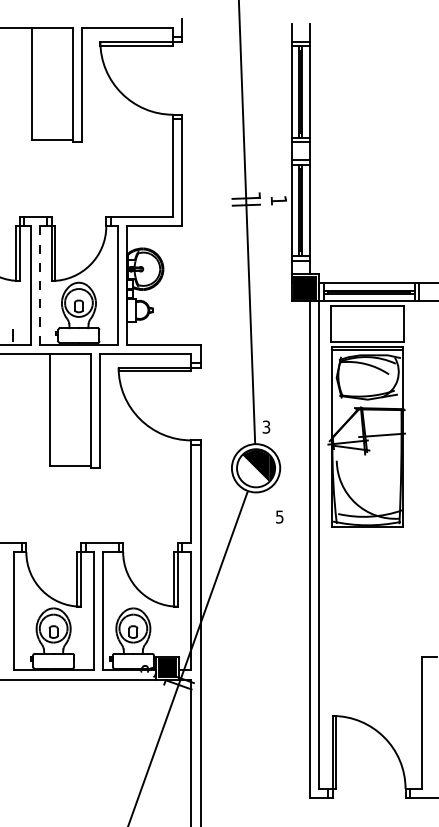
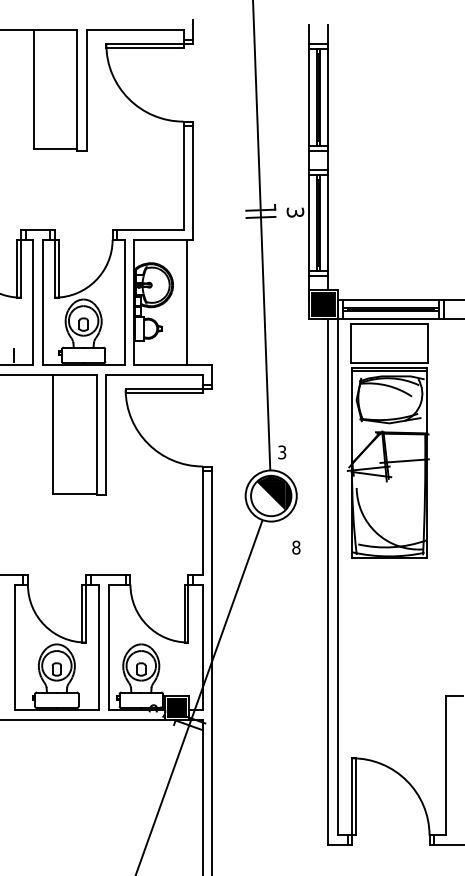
text: (278, 200) -> (294, 212), 1 -> 3
line: (176, 285) -> (186, 302), added
line: (40, 286) -> (42, 303), dashed -> solid
text: (279, 516) -> (296, 547), 5 -> 8

